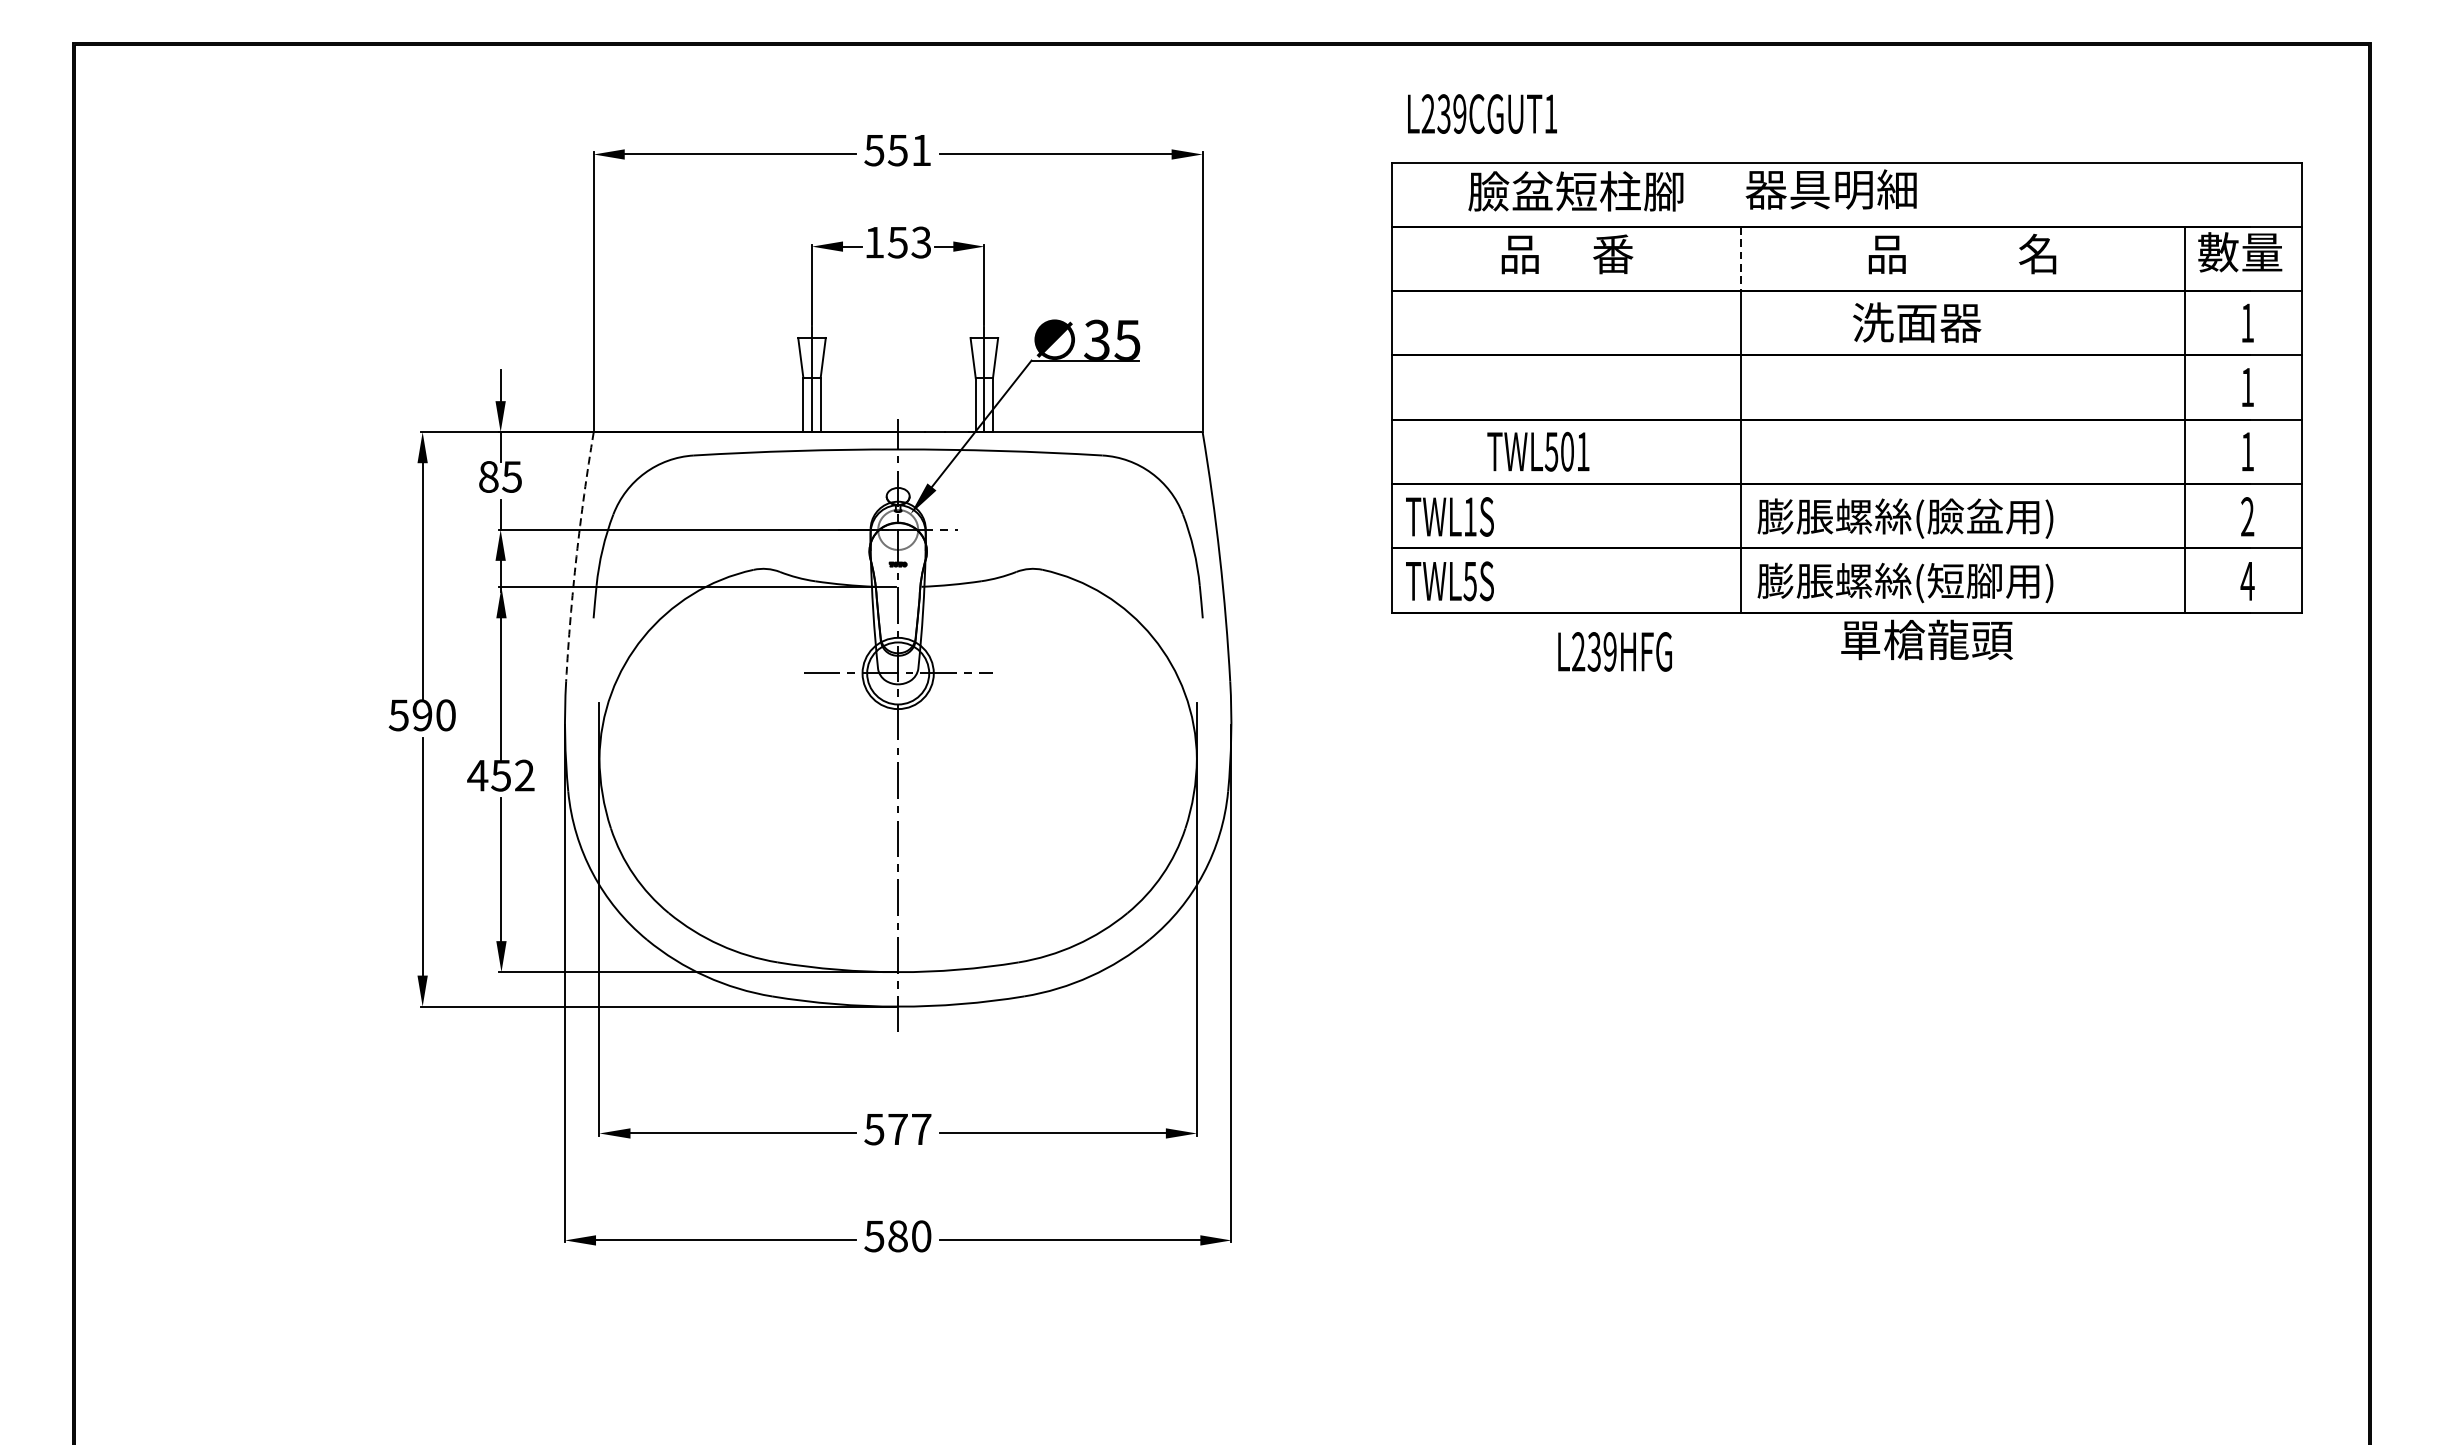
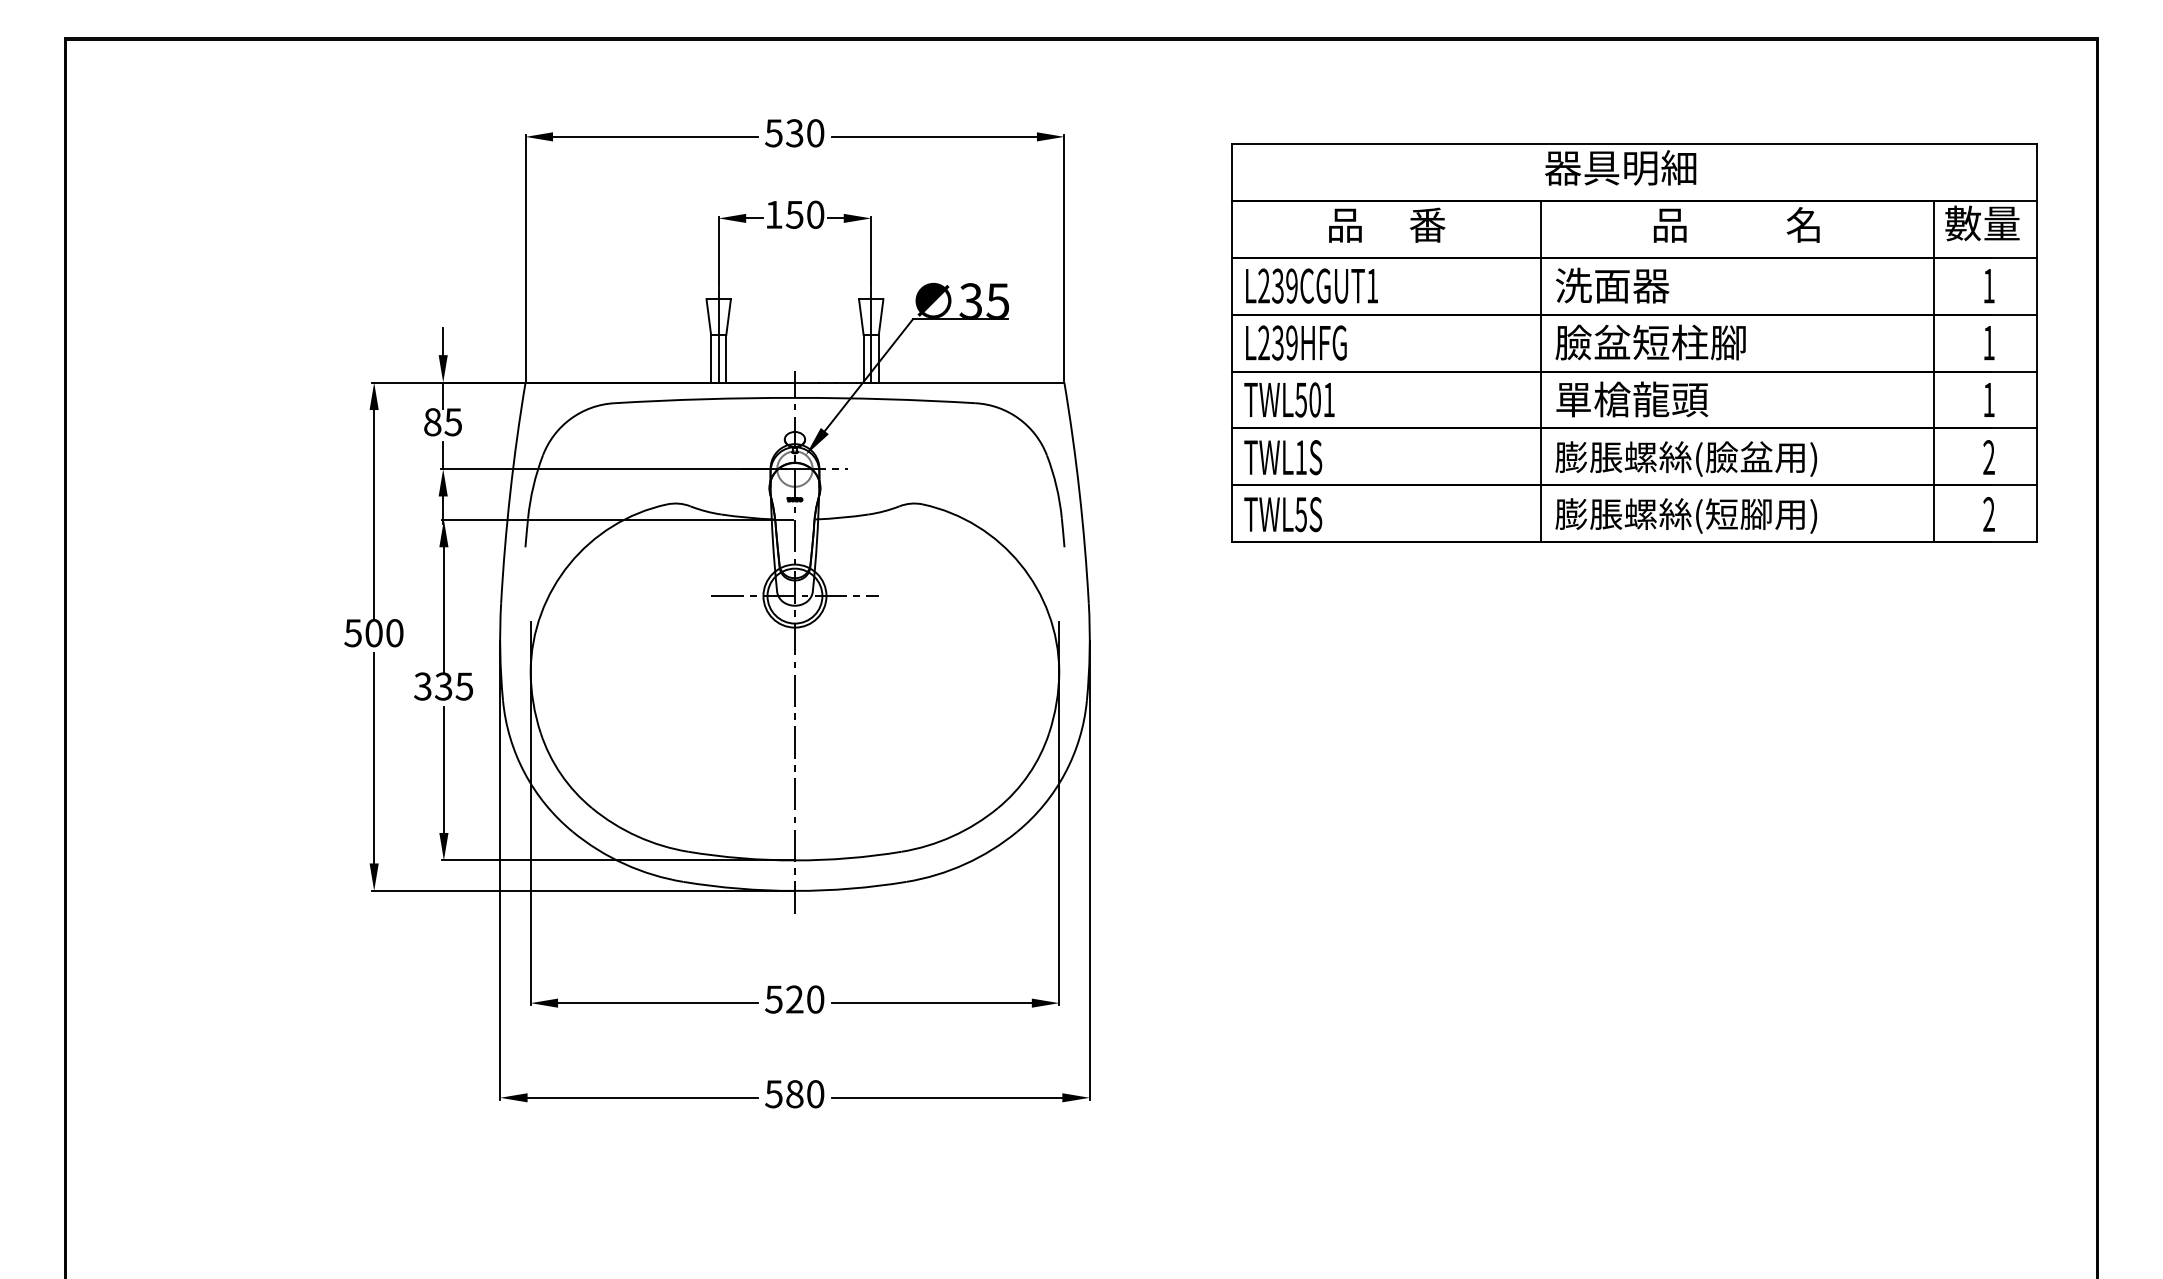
text: (1481, 113) -> (1311, 285), moved
text: (910, 150) -> (805, 133), 551 -> 530
text: (1575, 191) -> (1650, 342), moved
text: (921, 242) -> (815, 214), 153 -> 150
line: (1740, 259) -> (1540, 229), dashed -> solid
text: (1917, 322) -> (1612, 285), moved
text: (1538, 451) -> (1289, 399), moved
arc: (576, 556) -> (510, 492), dashed -> solid
text: (2247, 581) -> (1988, 514), 4 -> 2
text: (1927, 640) -> (1632, 399), moved
text: (1615, 651) -> (1296, 342), moved
text: (421, 715) -> (373, 633), 590 -> 500
text: (500, 775) -> (443, 686), 452 -> 335
text: (910, 1129) -> (805, 999), 577 -> 520

